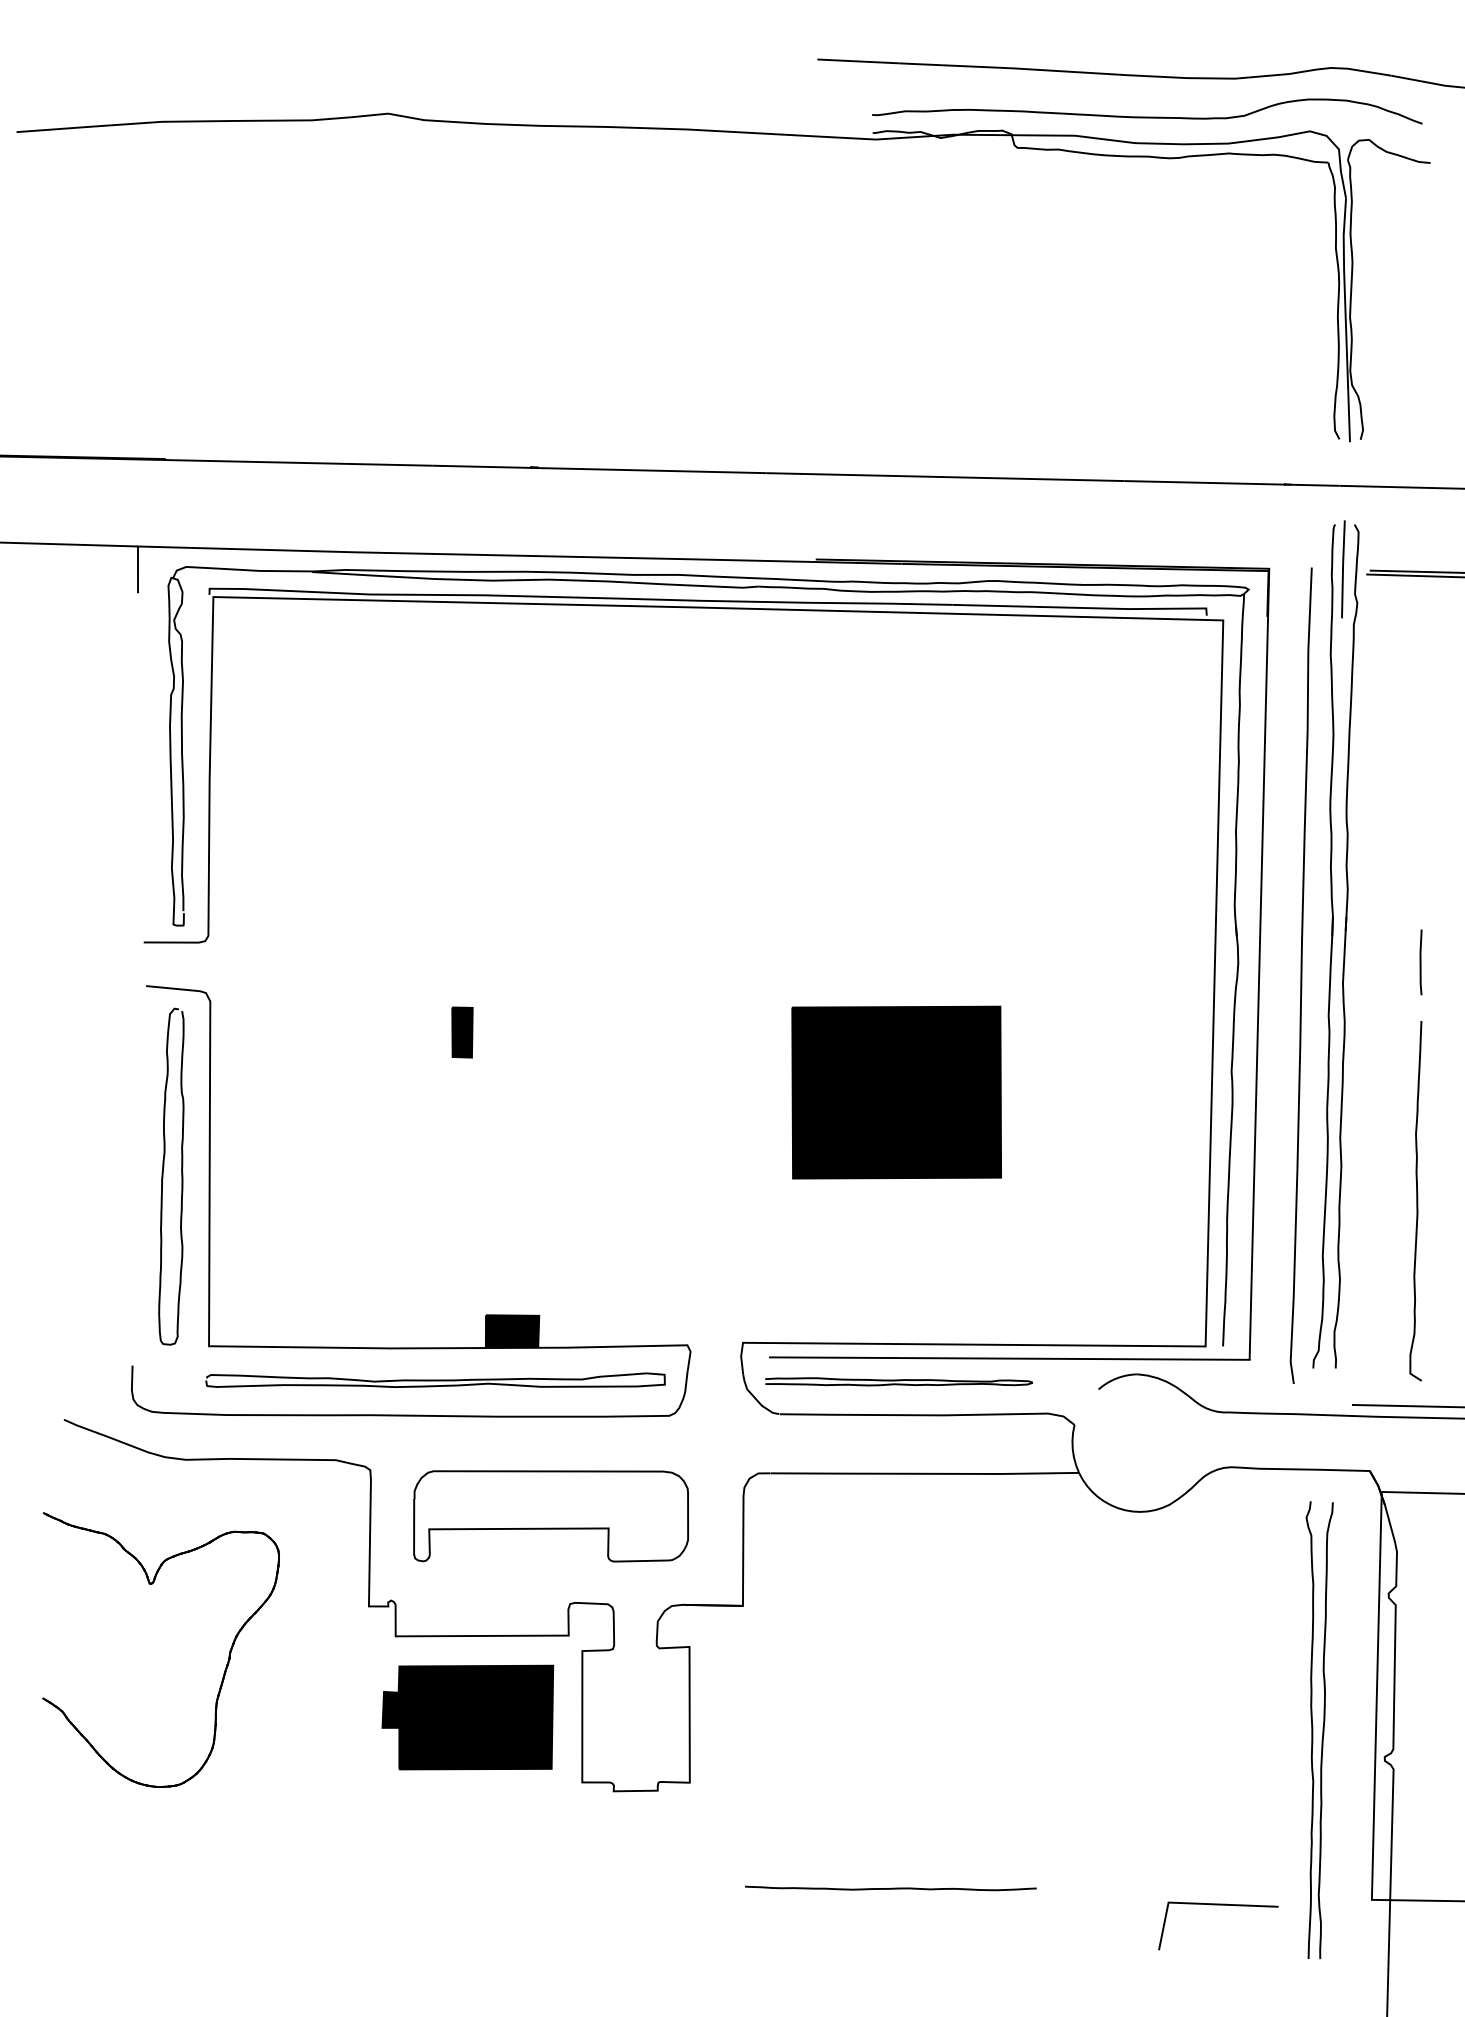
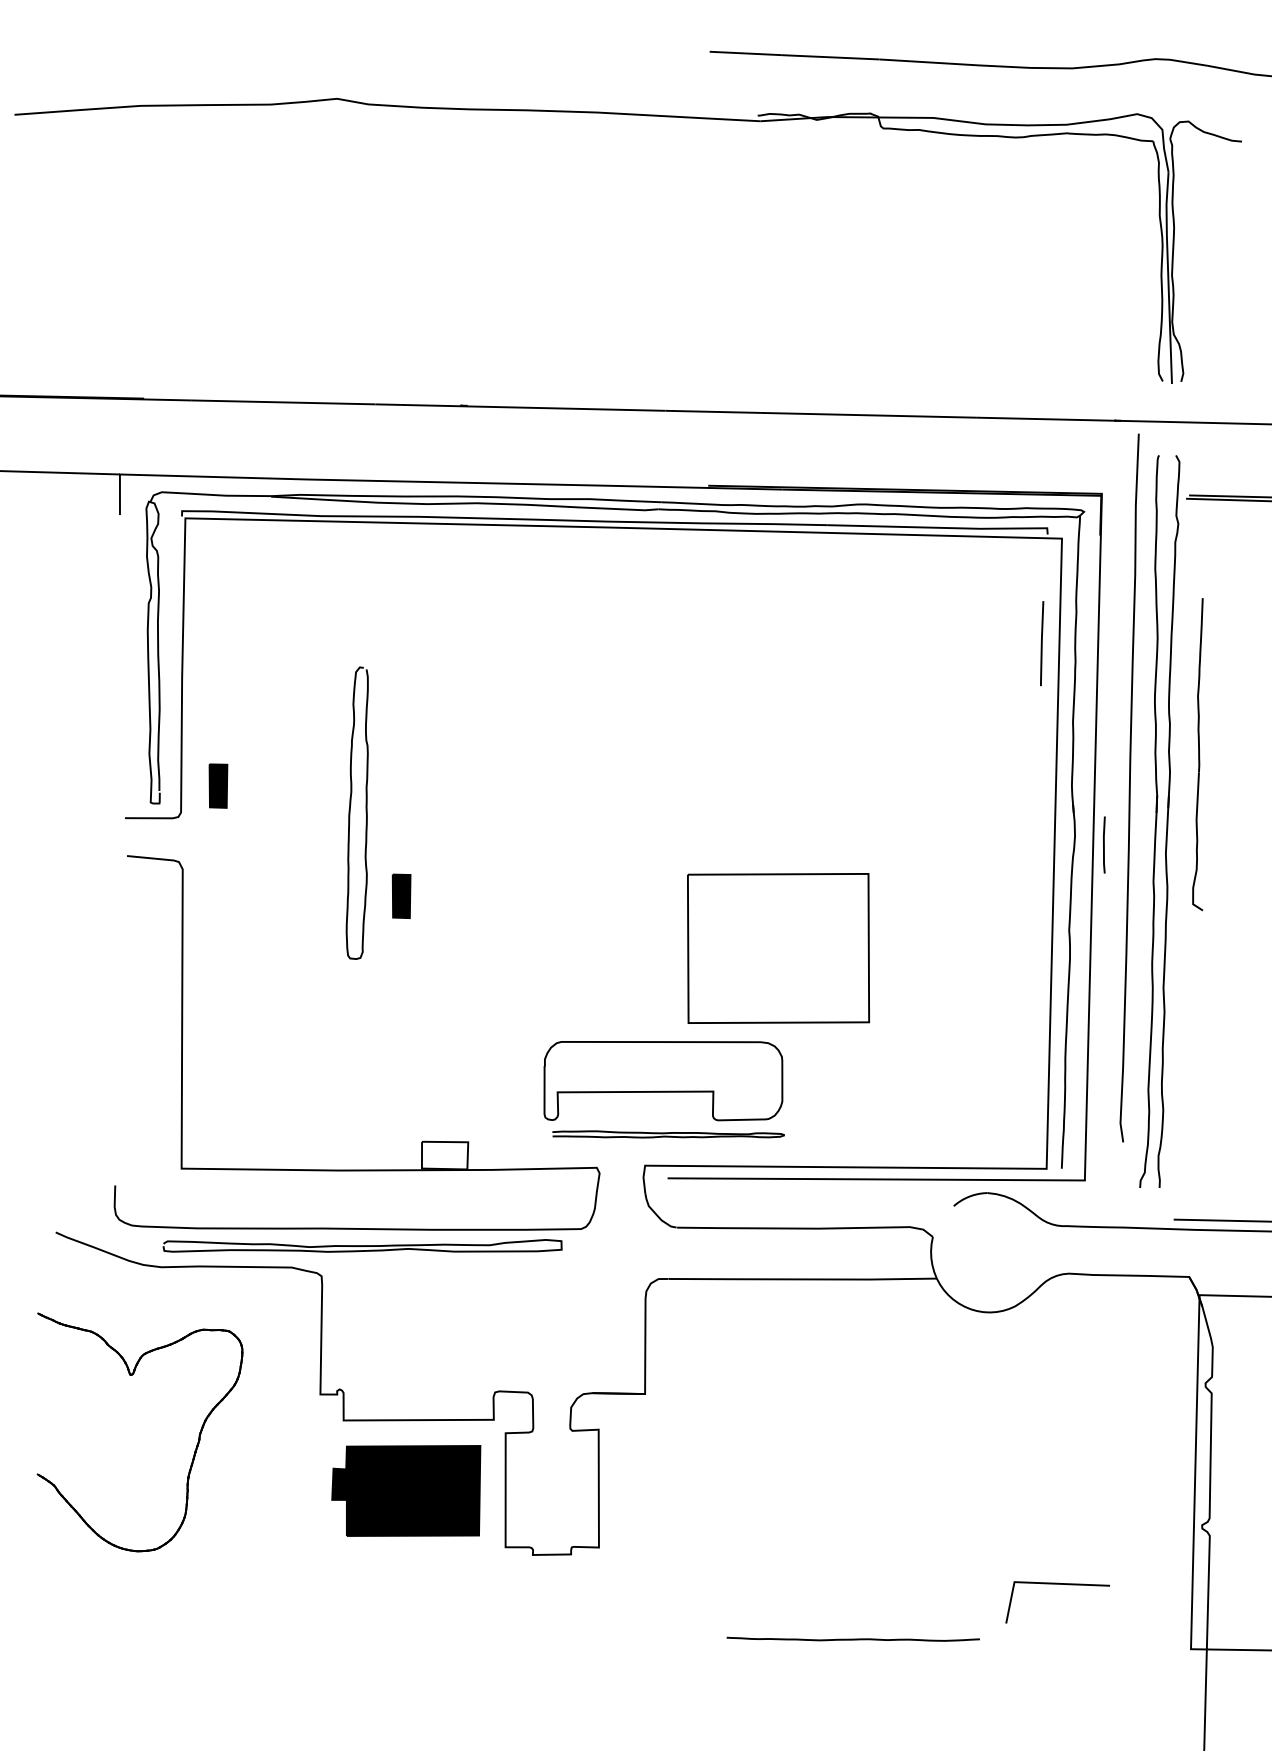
curve: (1147, 116) -> (996, 101), removed
line: (1343, 569) -> (1042, 643), moved
part: (251, 905) -> (218, 786), added
line: (1420, 962) -> (1103, 845), moved
curve: (1300, 975) -> (1129, 787), moved
fill: (896, 1092) -> (778, 948), removed
curve: (163, 1176) -> (350, 813), moved
part: (1415, 1201) -> (1197, 754), moved
fill: (512, 1331) -> (445, 1155), removed
curve: (435, 1379) -> (362, 1245), moved
part: (898, 1381) -> (668, 1134), moved
curve: (550, 1527) -> (662, 1090), moved
part: (1319, 1730) -> (1145, 1502), removed
curve: (890, 1888) -> (853, 1639), moved
line: (1218, 1905) -> (1057, 1584), moved

